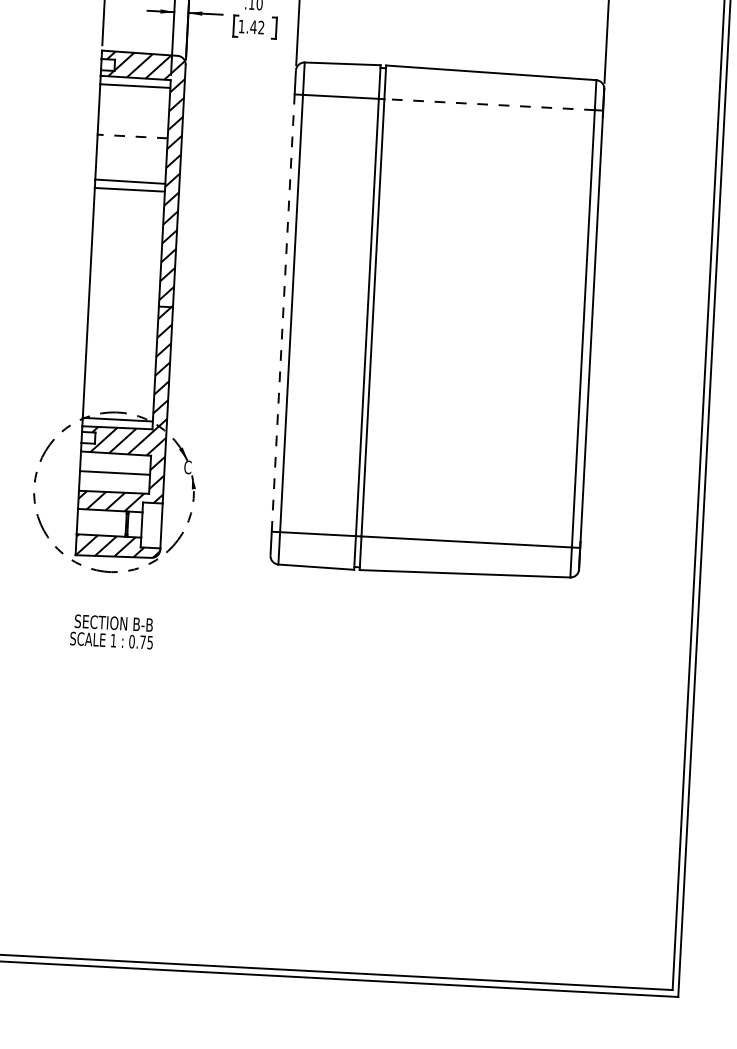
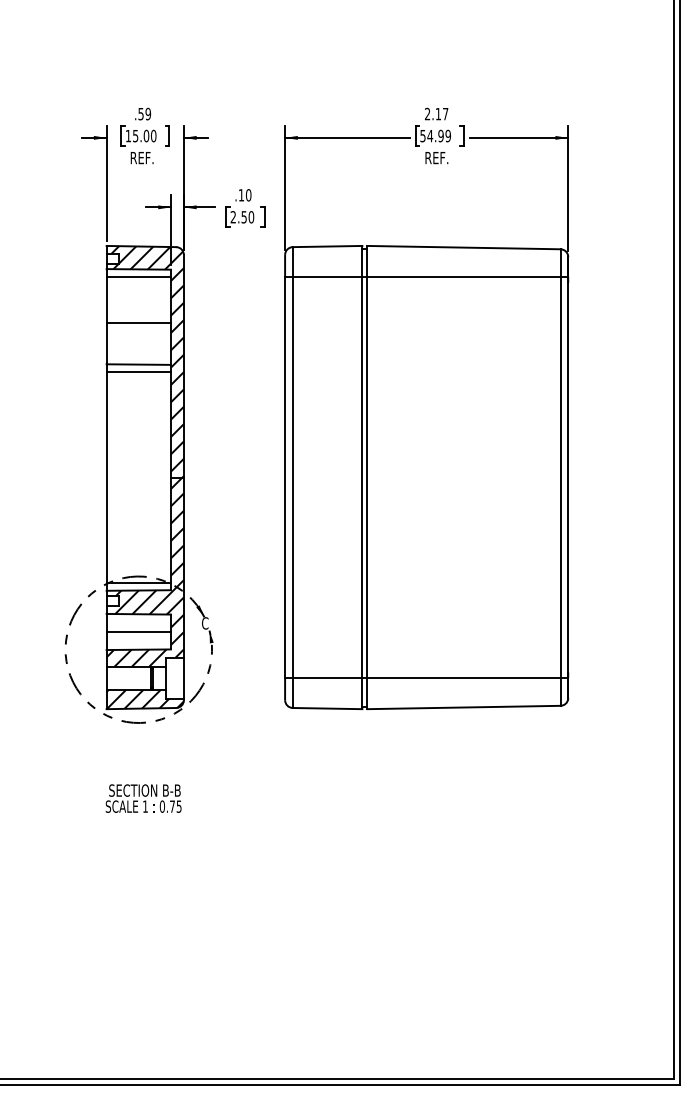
text: (251, 27) -> (242, 217), 1.42 -> 2.50
line: (490, 104) -> (464, 276), dashed -> solid
line: (132, 136) -> (138, 323), dashed -> solid
line: (283, 313) -> (285, 477), dashed -> solid
text: (111, 631) -> (143, 798), moved

